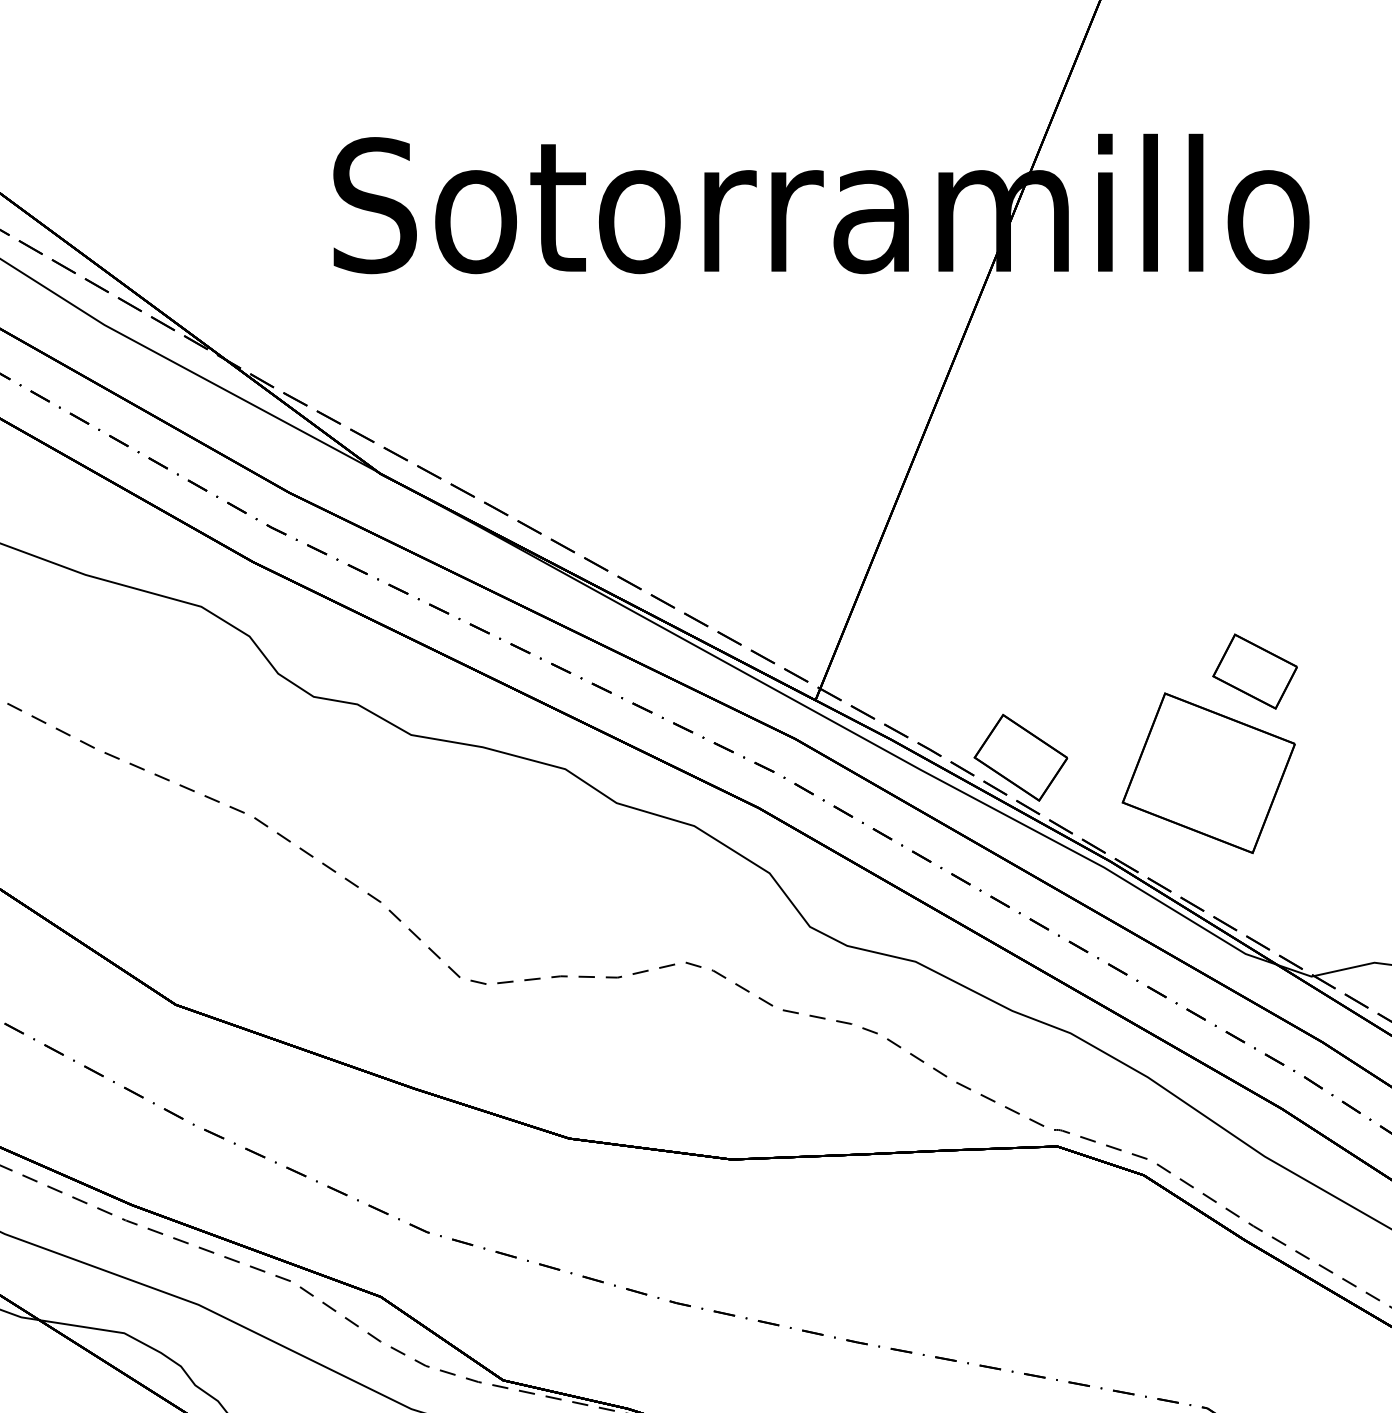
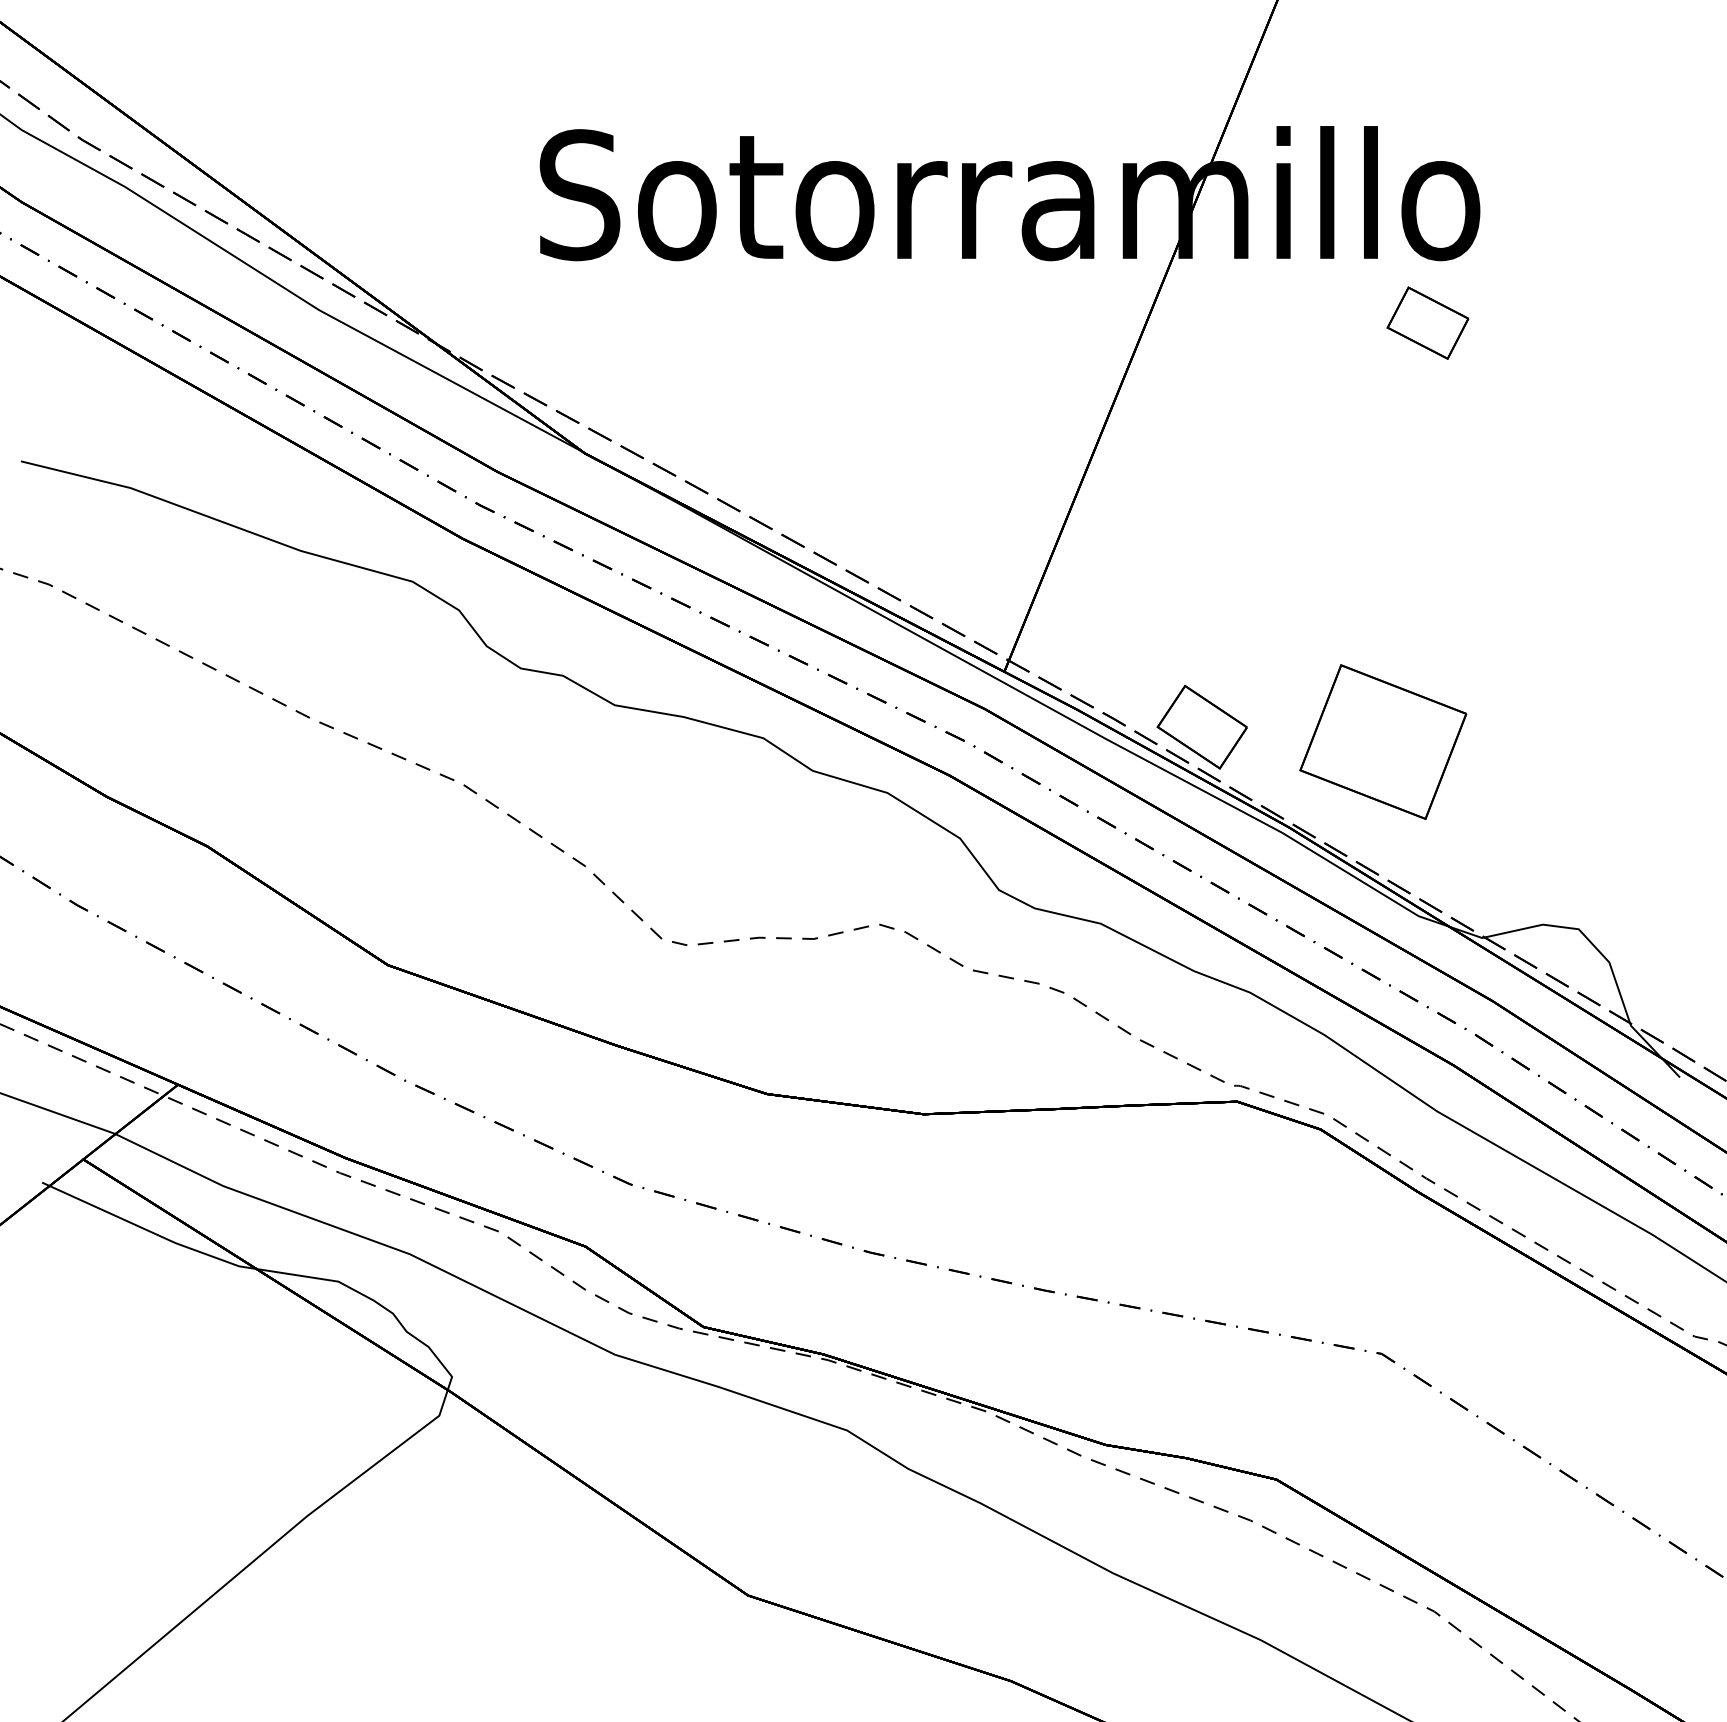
part: (1254, 670) -> (1427, 322), moved

